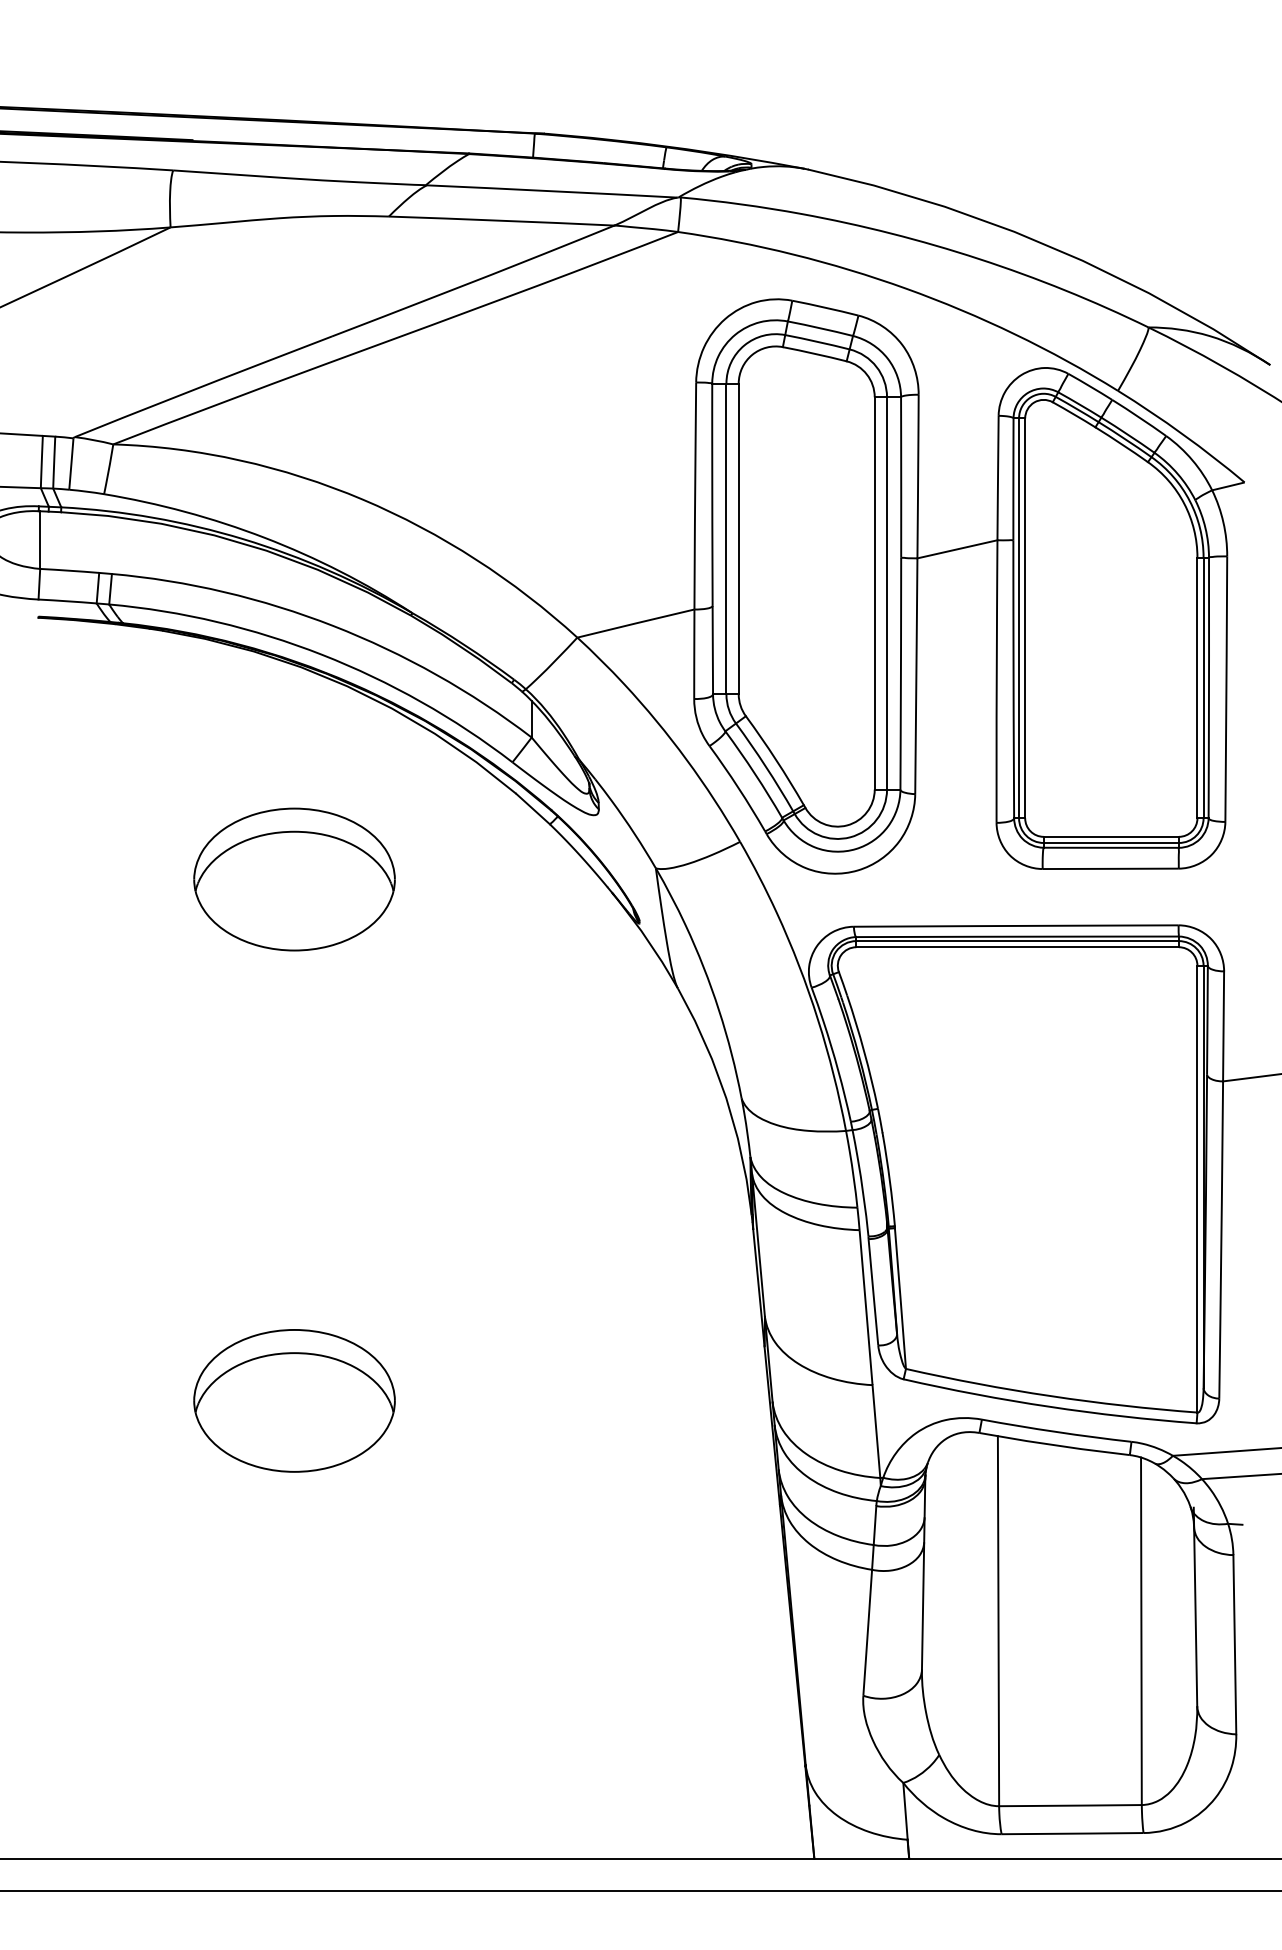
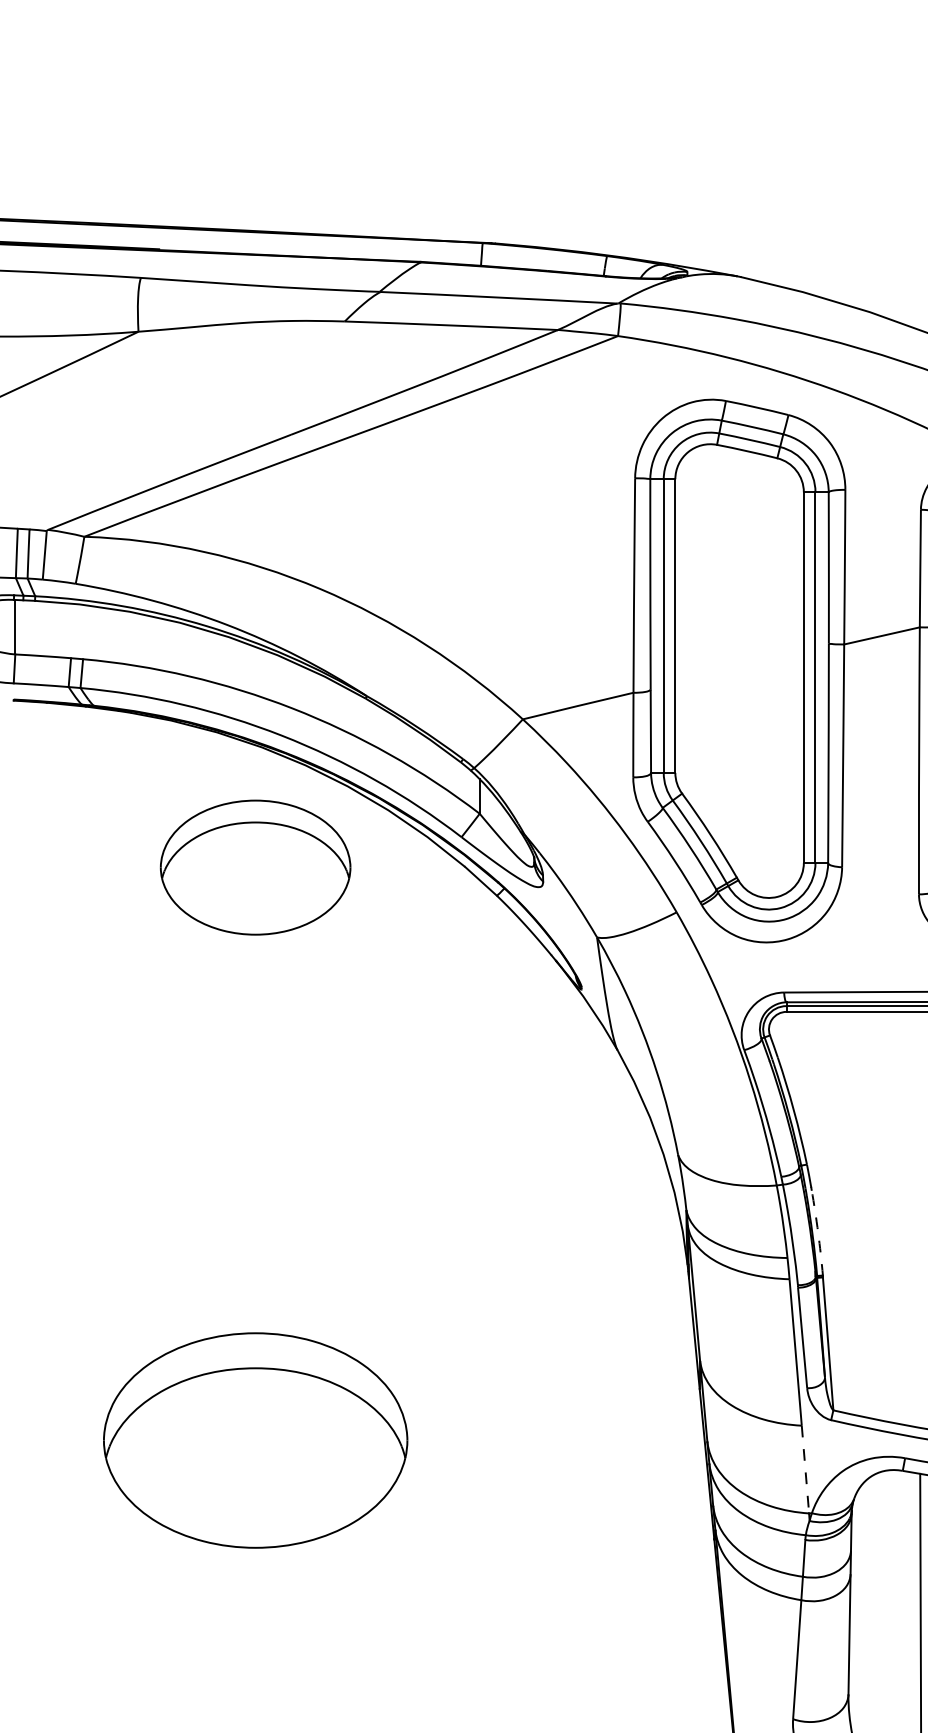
part: (294, 879) -> (255, 867), moved
arc: (889, 1180) -> (817, 1232), solid -> dashed
part: (294, 1400) -> (255, 1440), size x1.6
line: (876, 1431) -> (805, 1469), solid -> dashed

